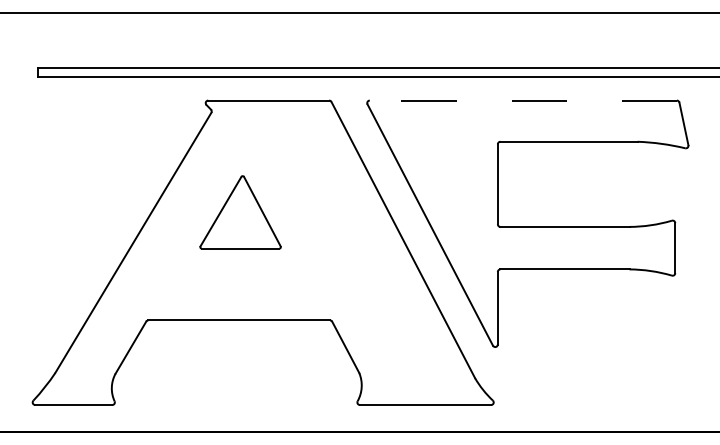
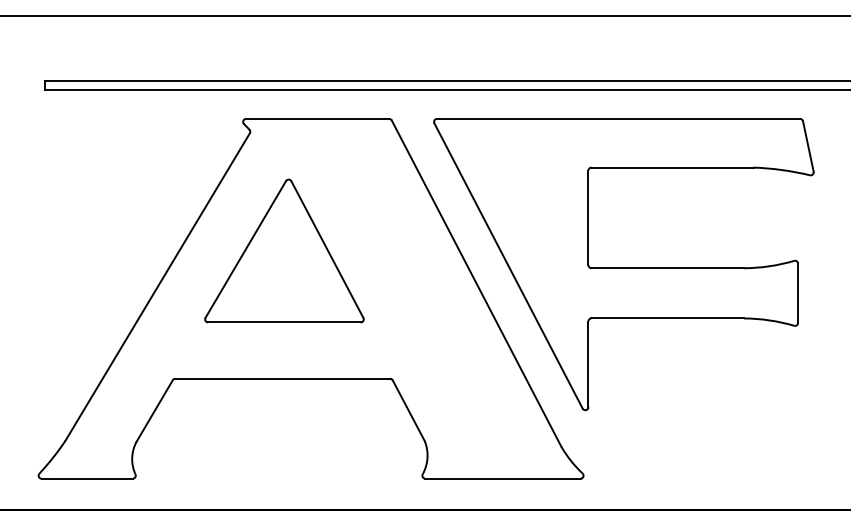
line: (523, 100) -> (618, 118), dashed -> solid
part: (240, 212) -> (284, 251), size x1.67

